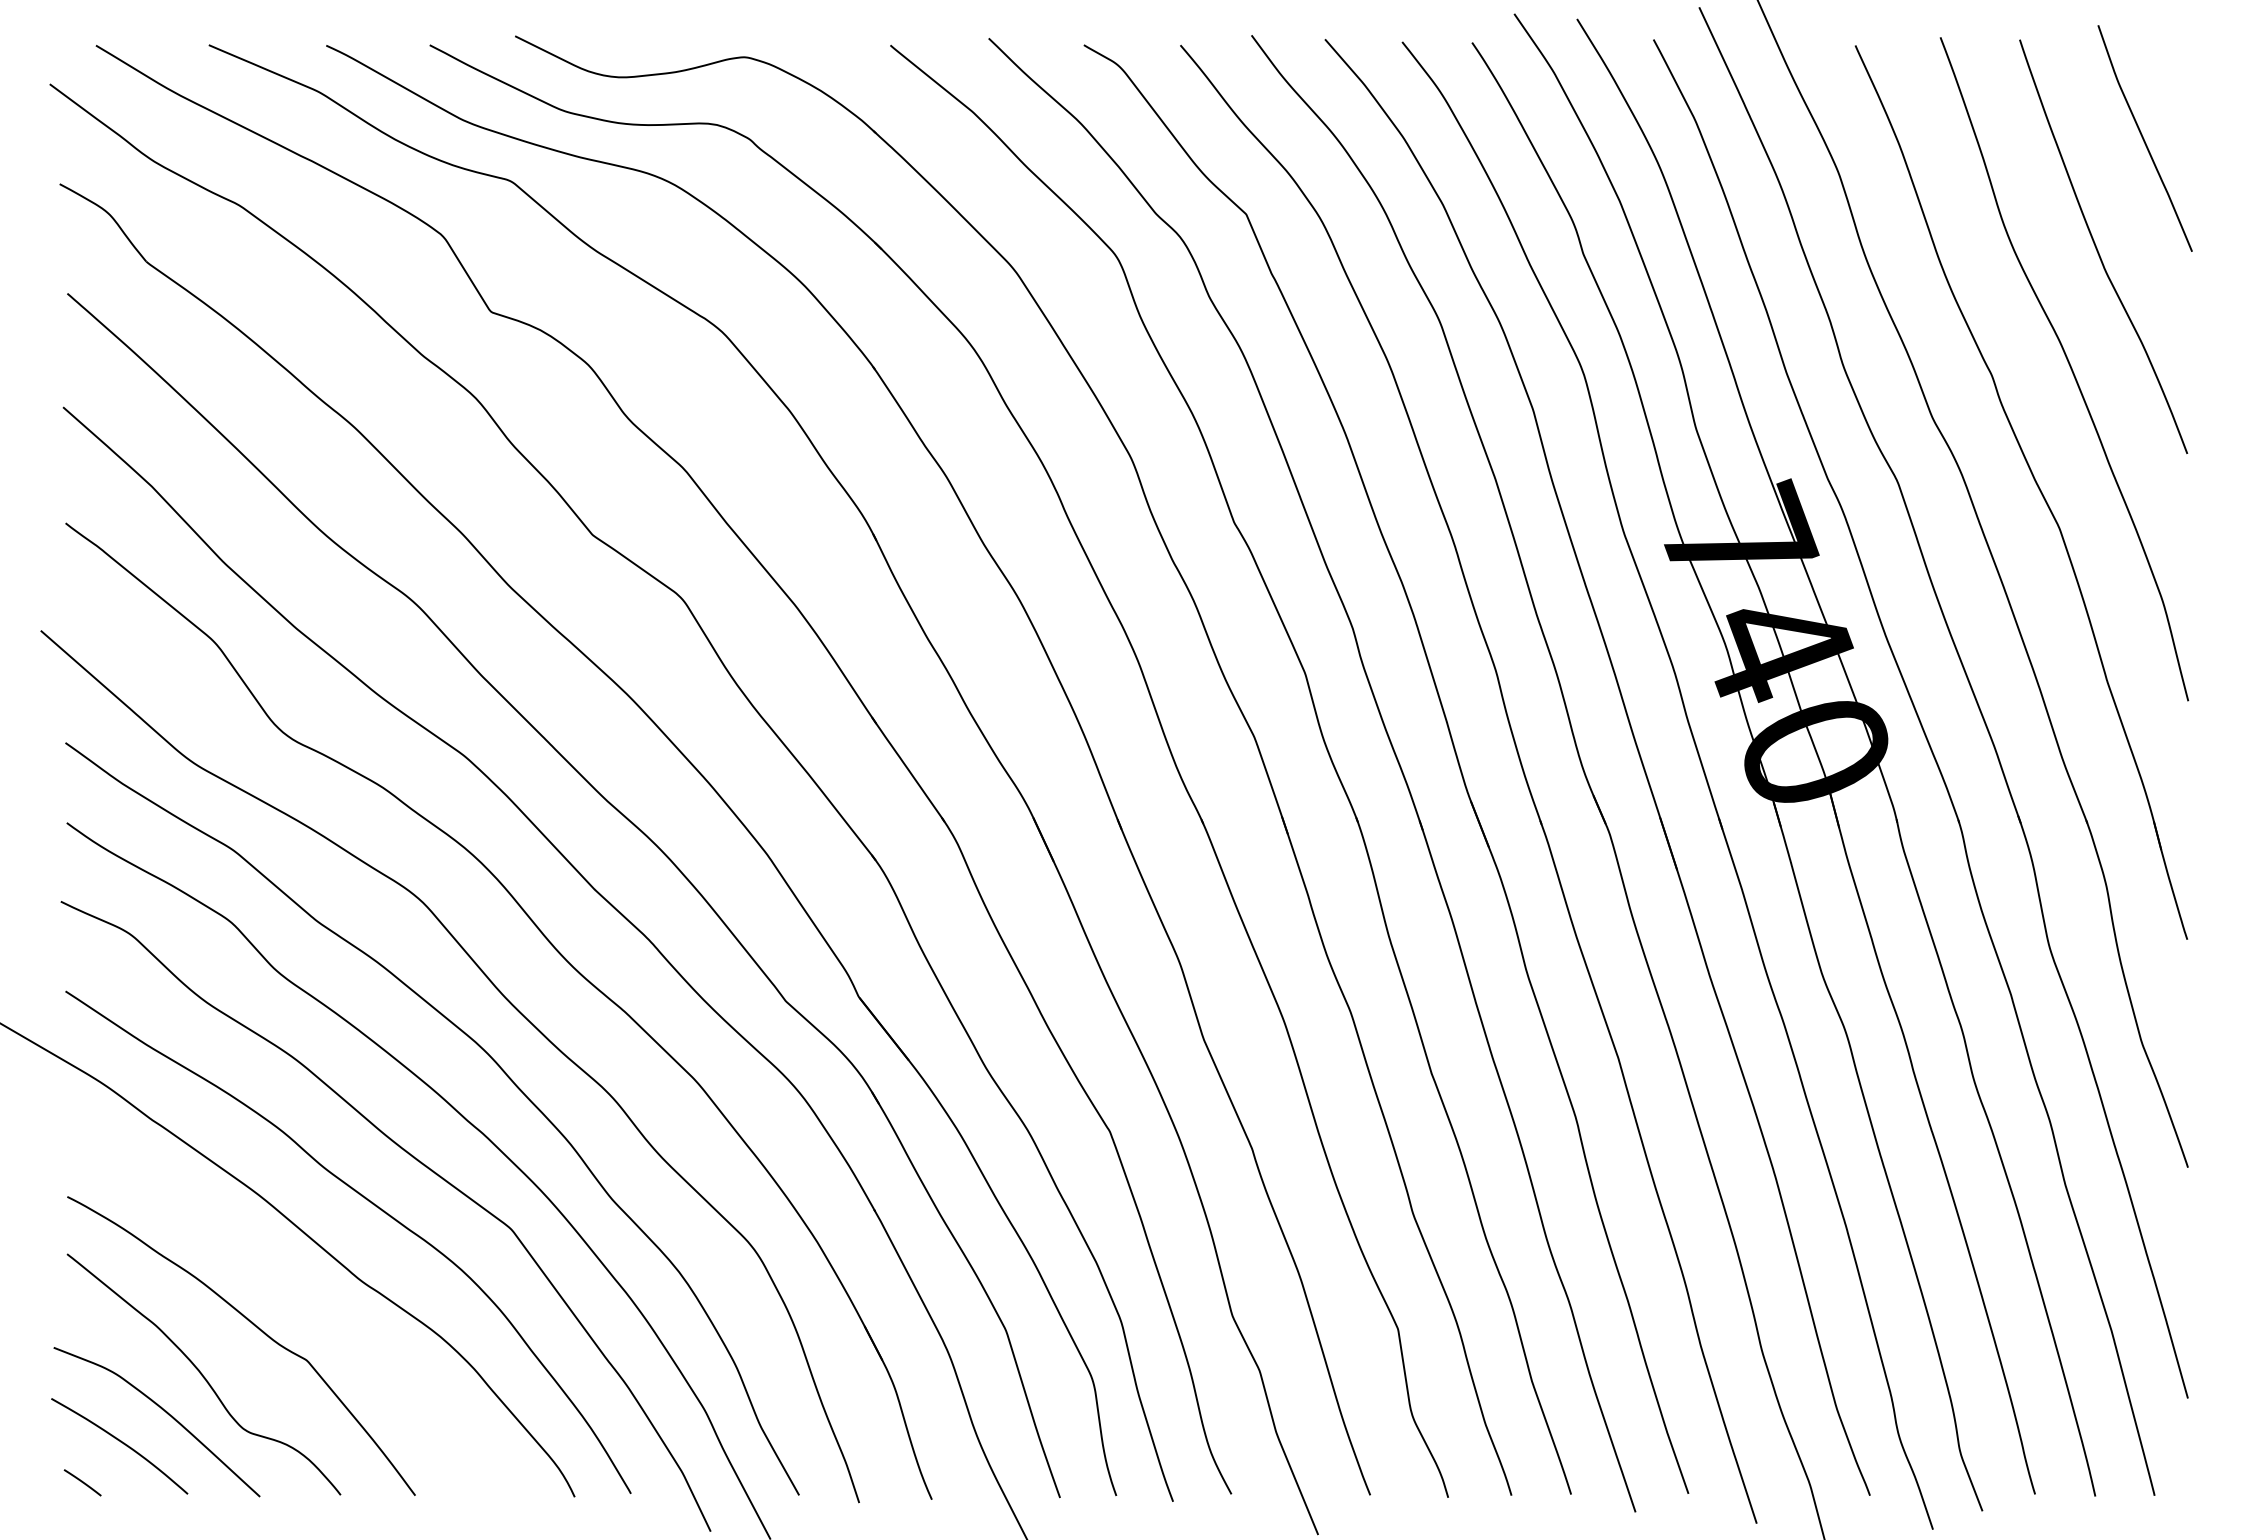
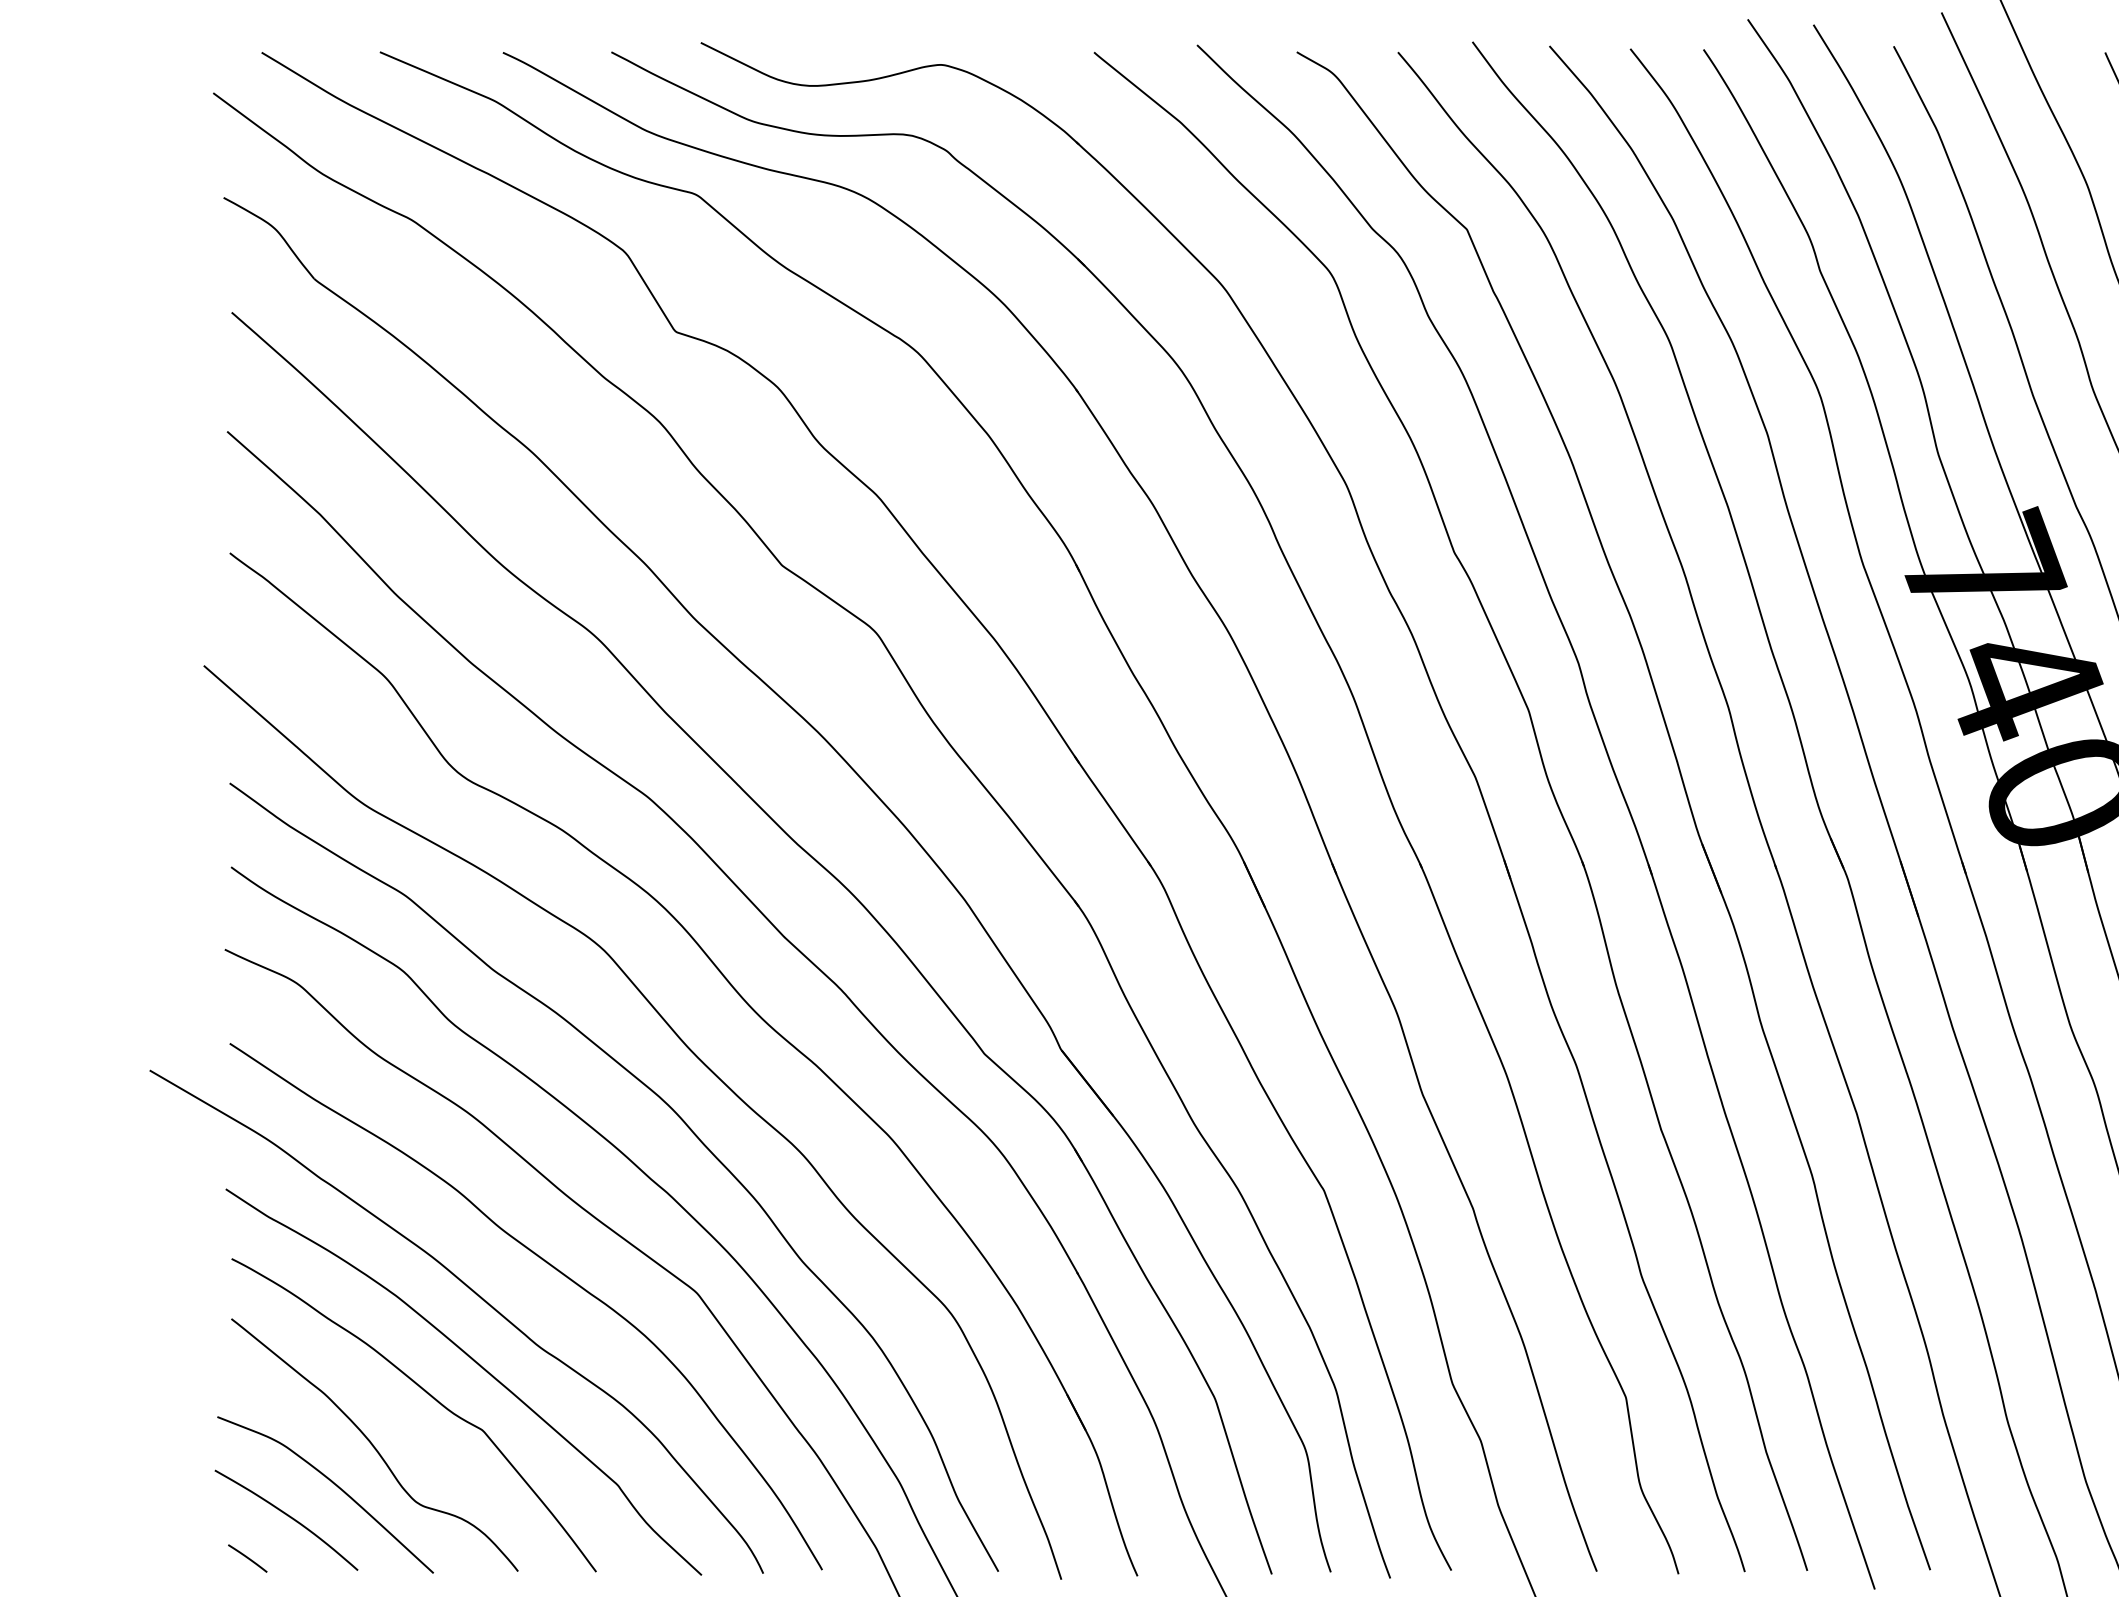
curve: (303, 1299) -> (479, 1366), added

